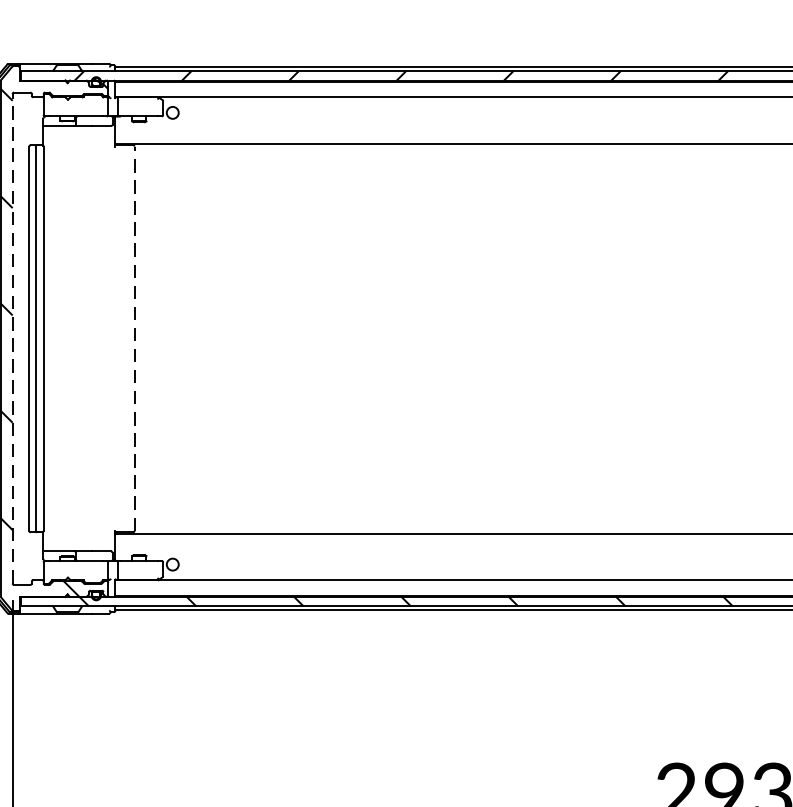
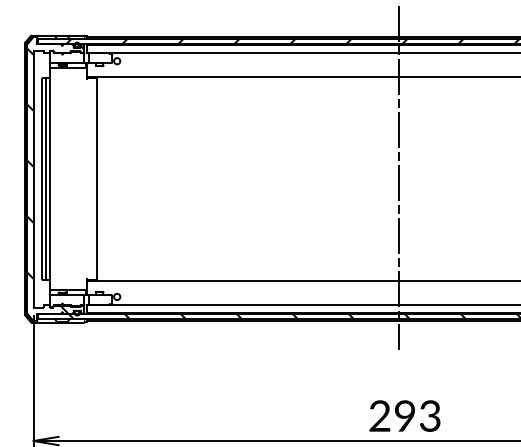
line: (713, 335) -> (399, 177), added
line: (135, 337) -> (97, 178), dashed -> solid
line: (12, 339) -> (33, 179), dashed -> solid

